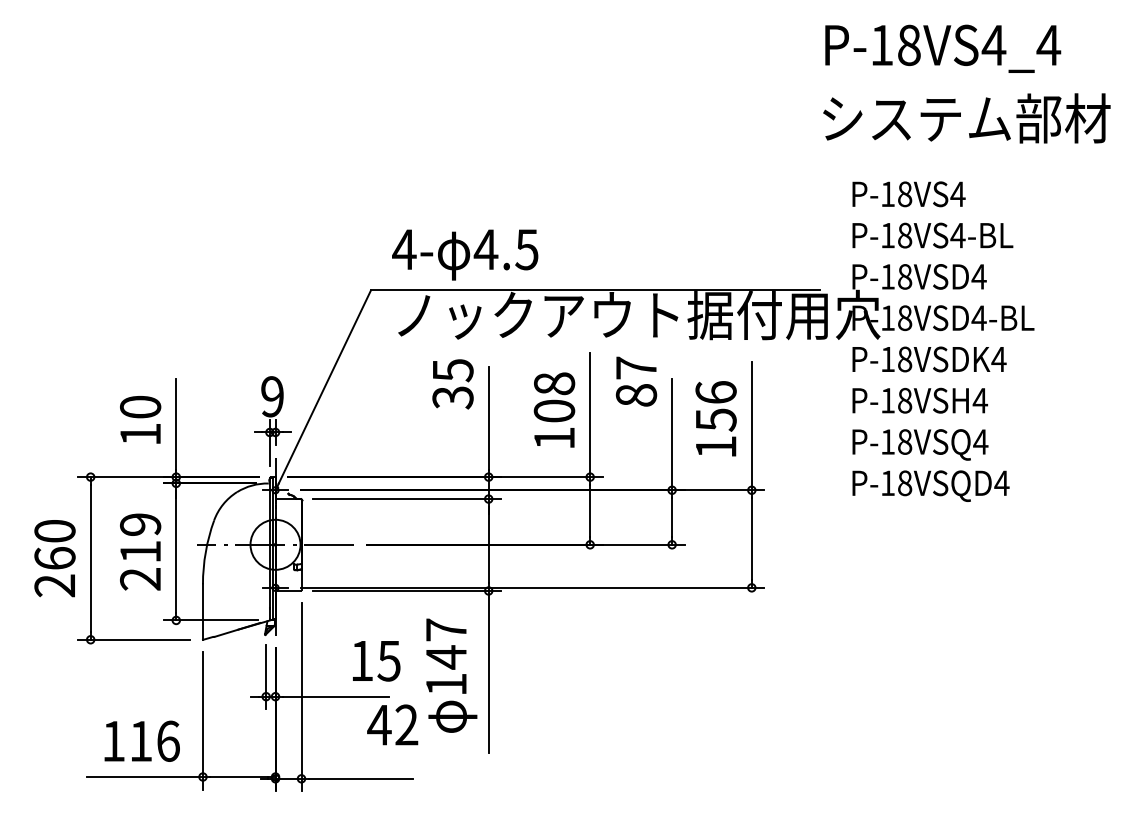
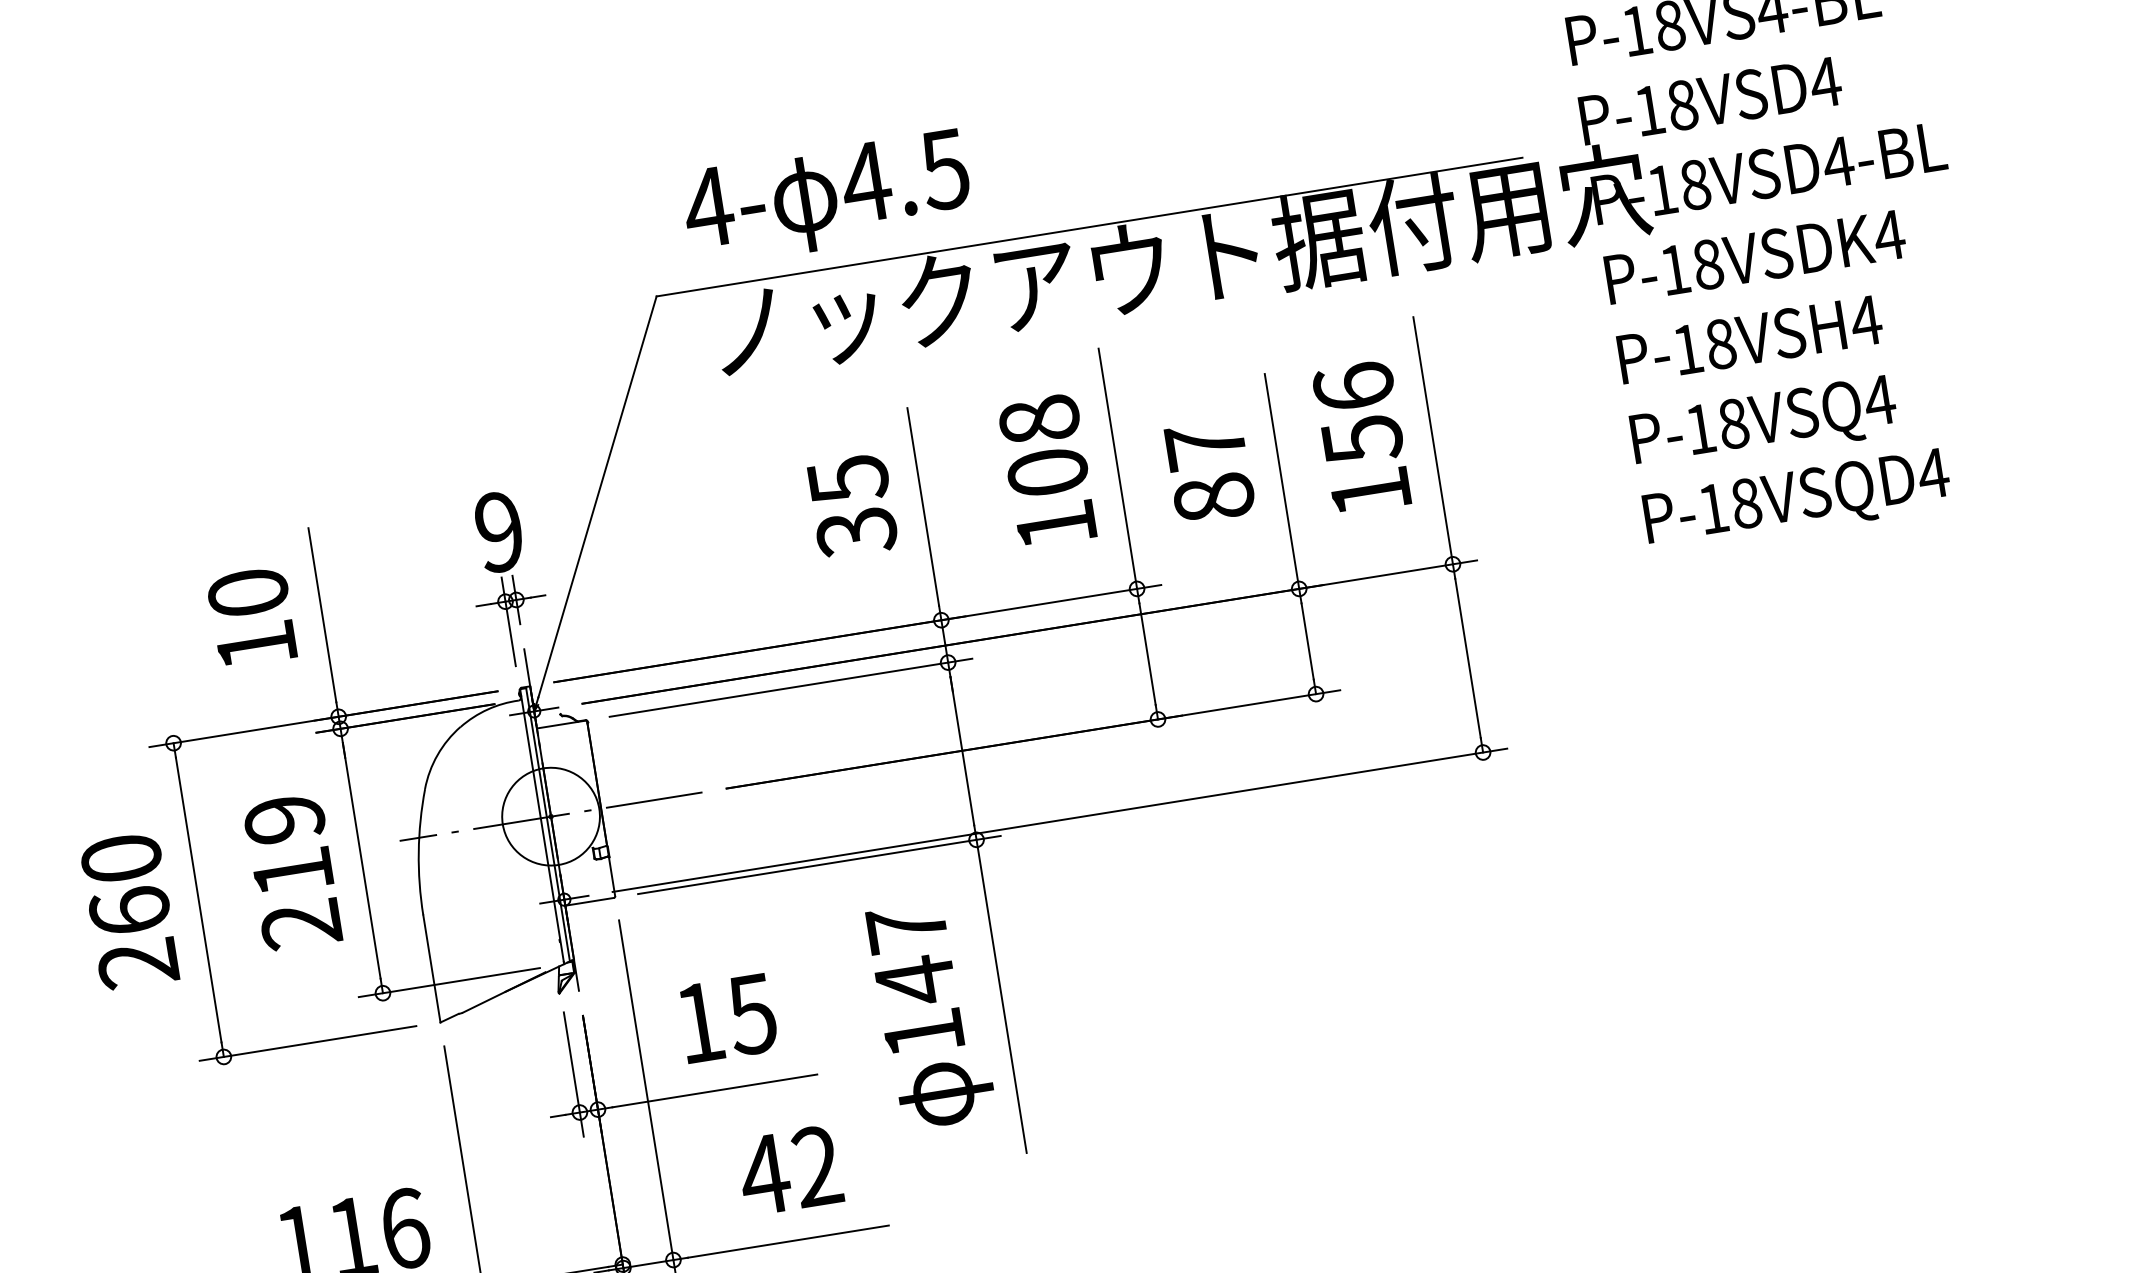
text: (636, 381) -> (1209, 471), moved
text: (452, 384) -> (851, 506), moved
text: (376, 661) -> (727, 1019), moved
text: (392, 724) -> (789, 1169), moved

